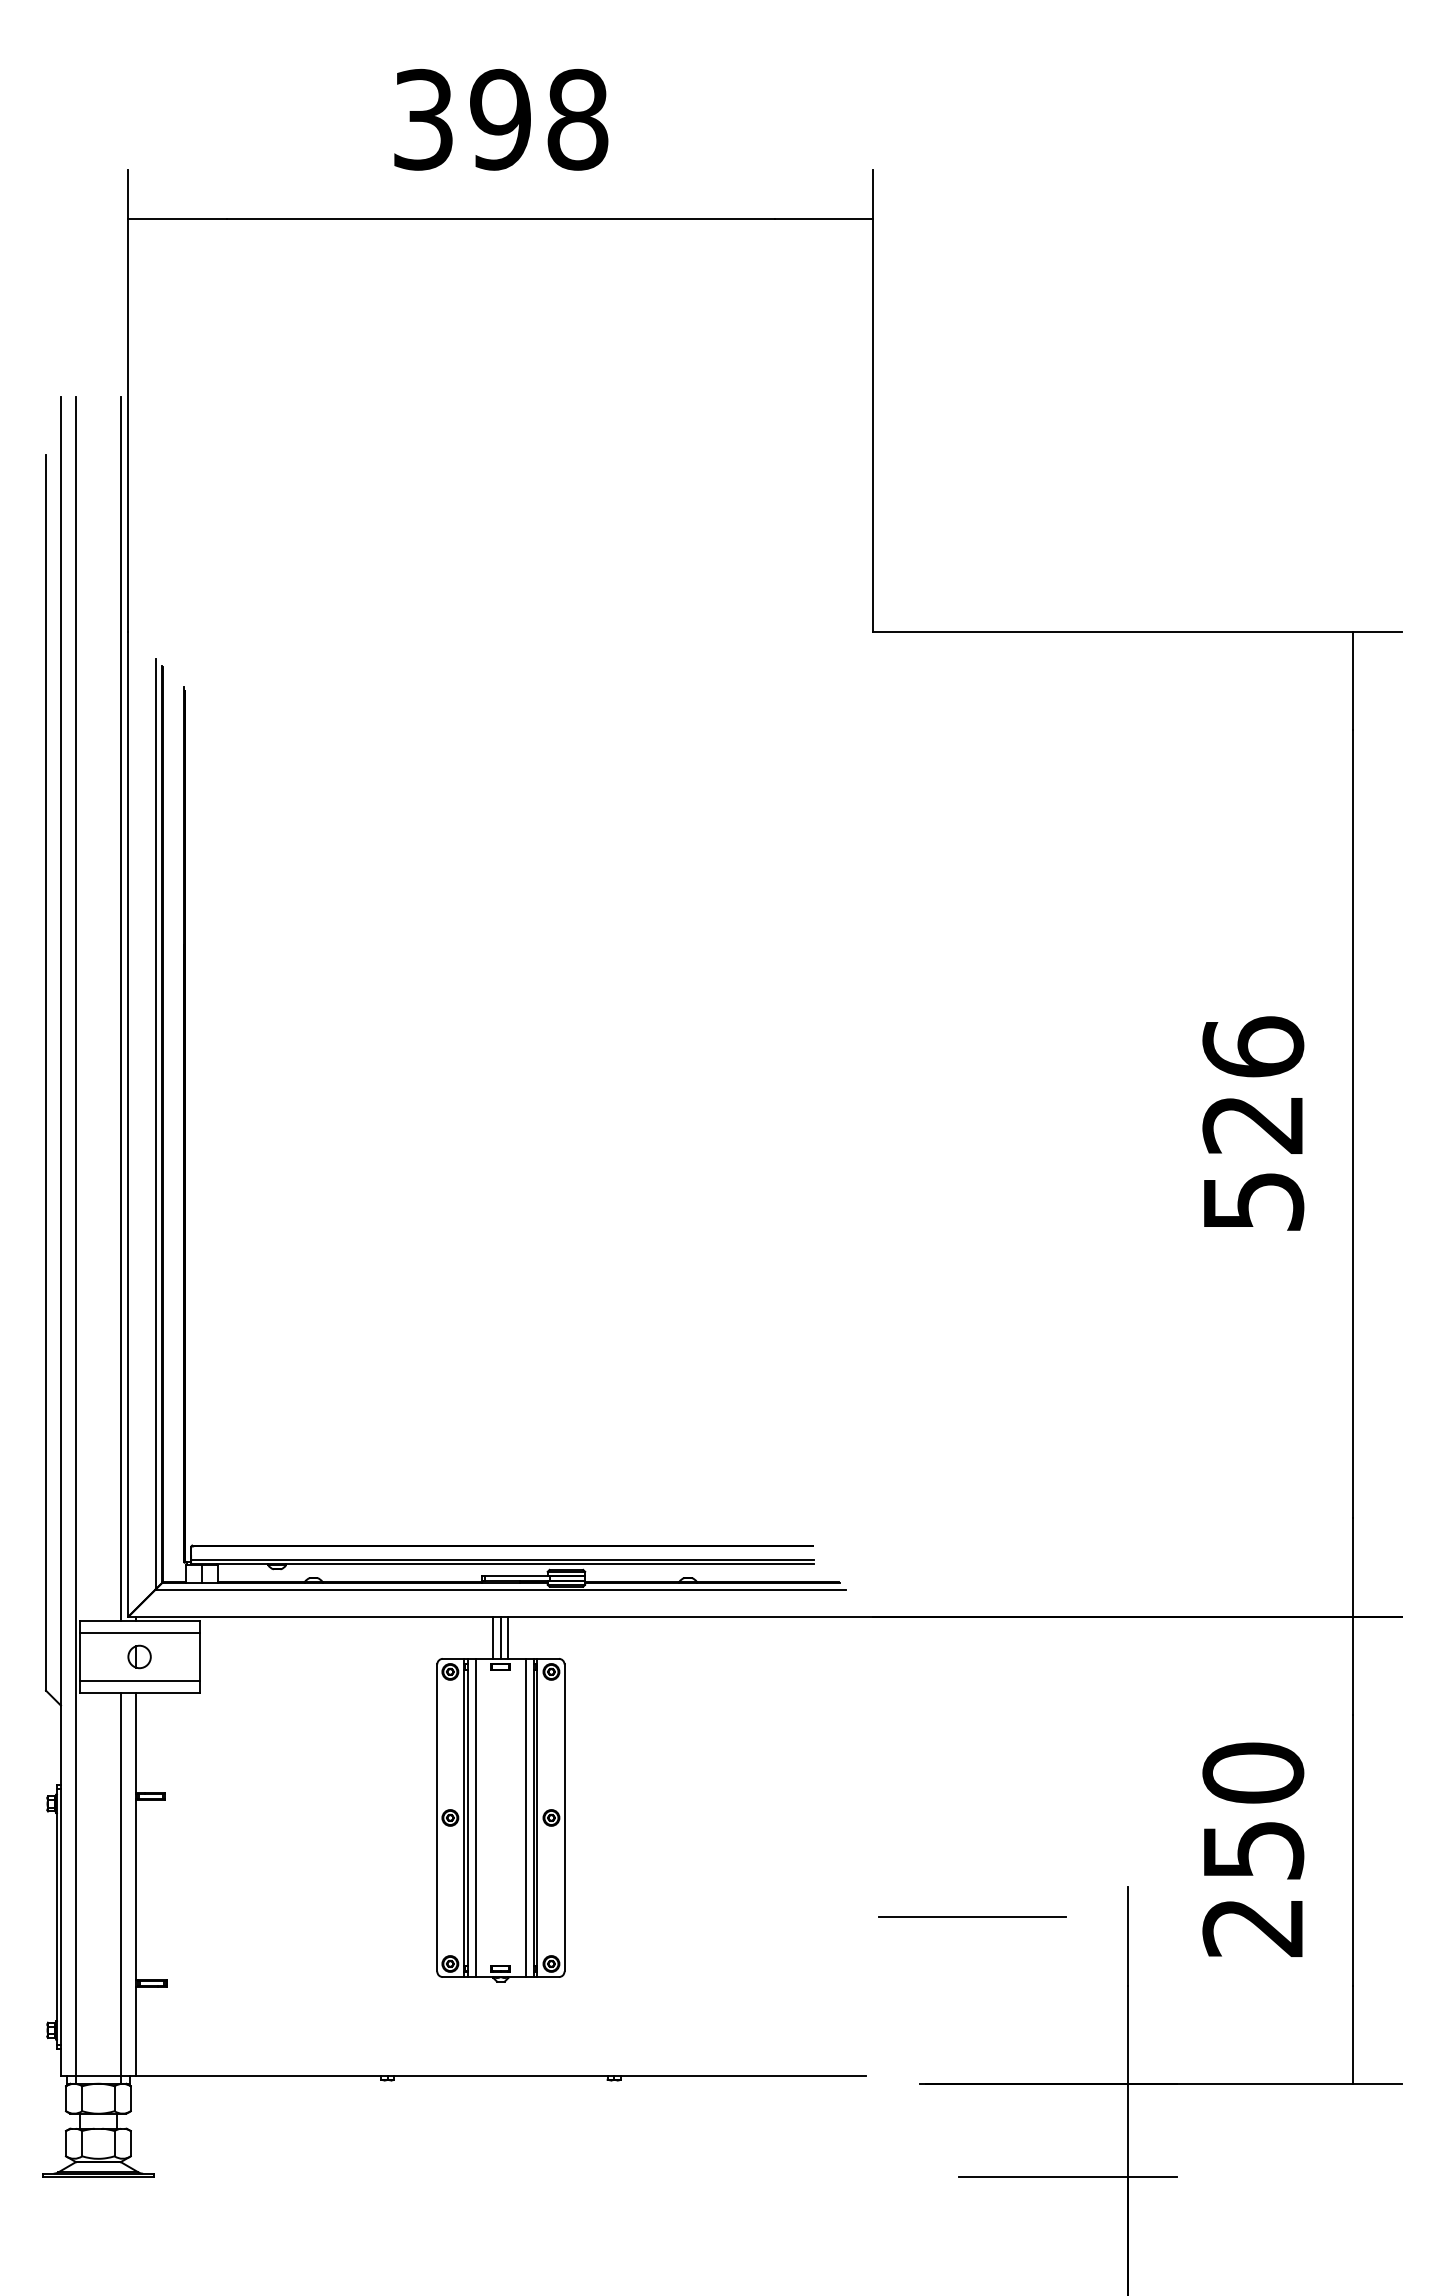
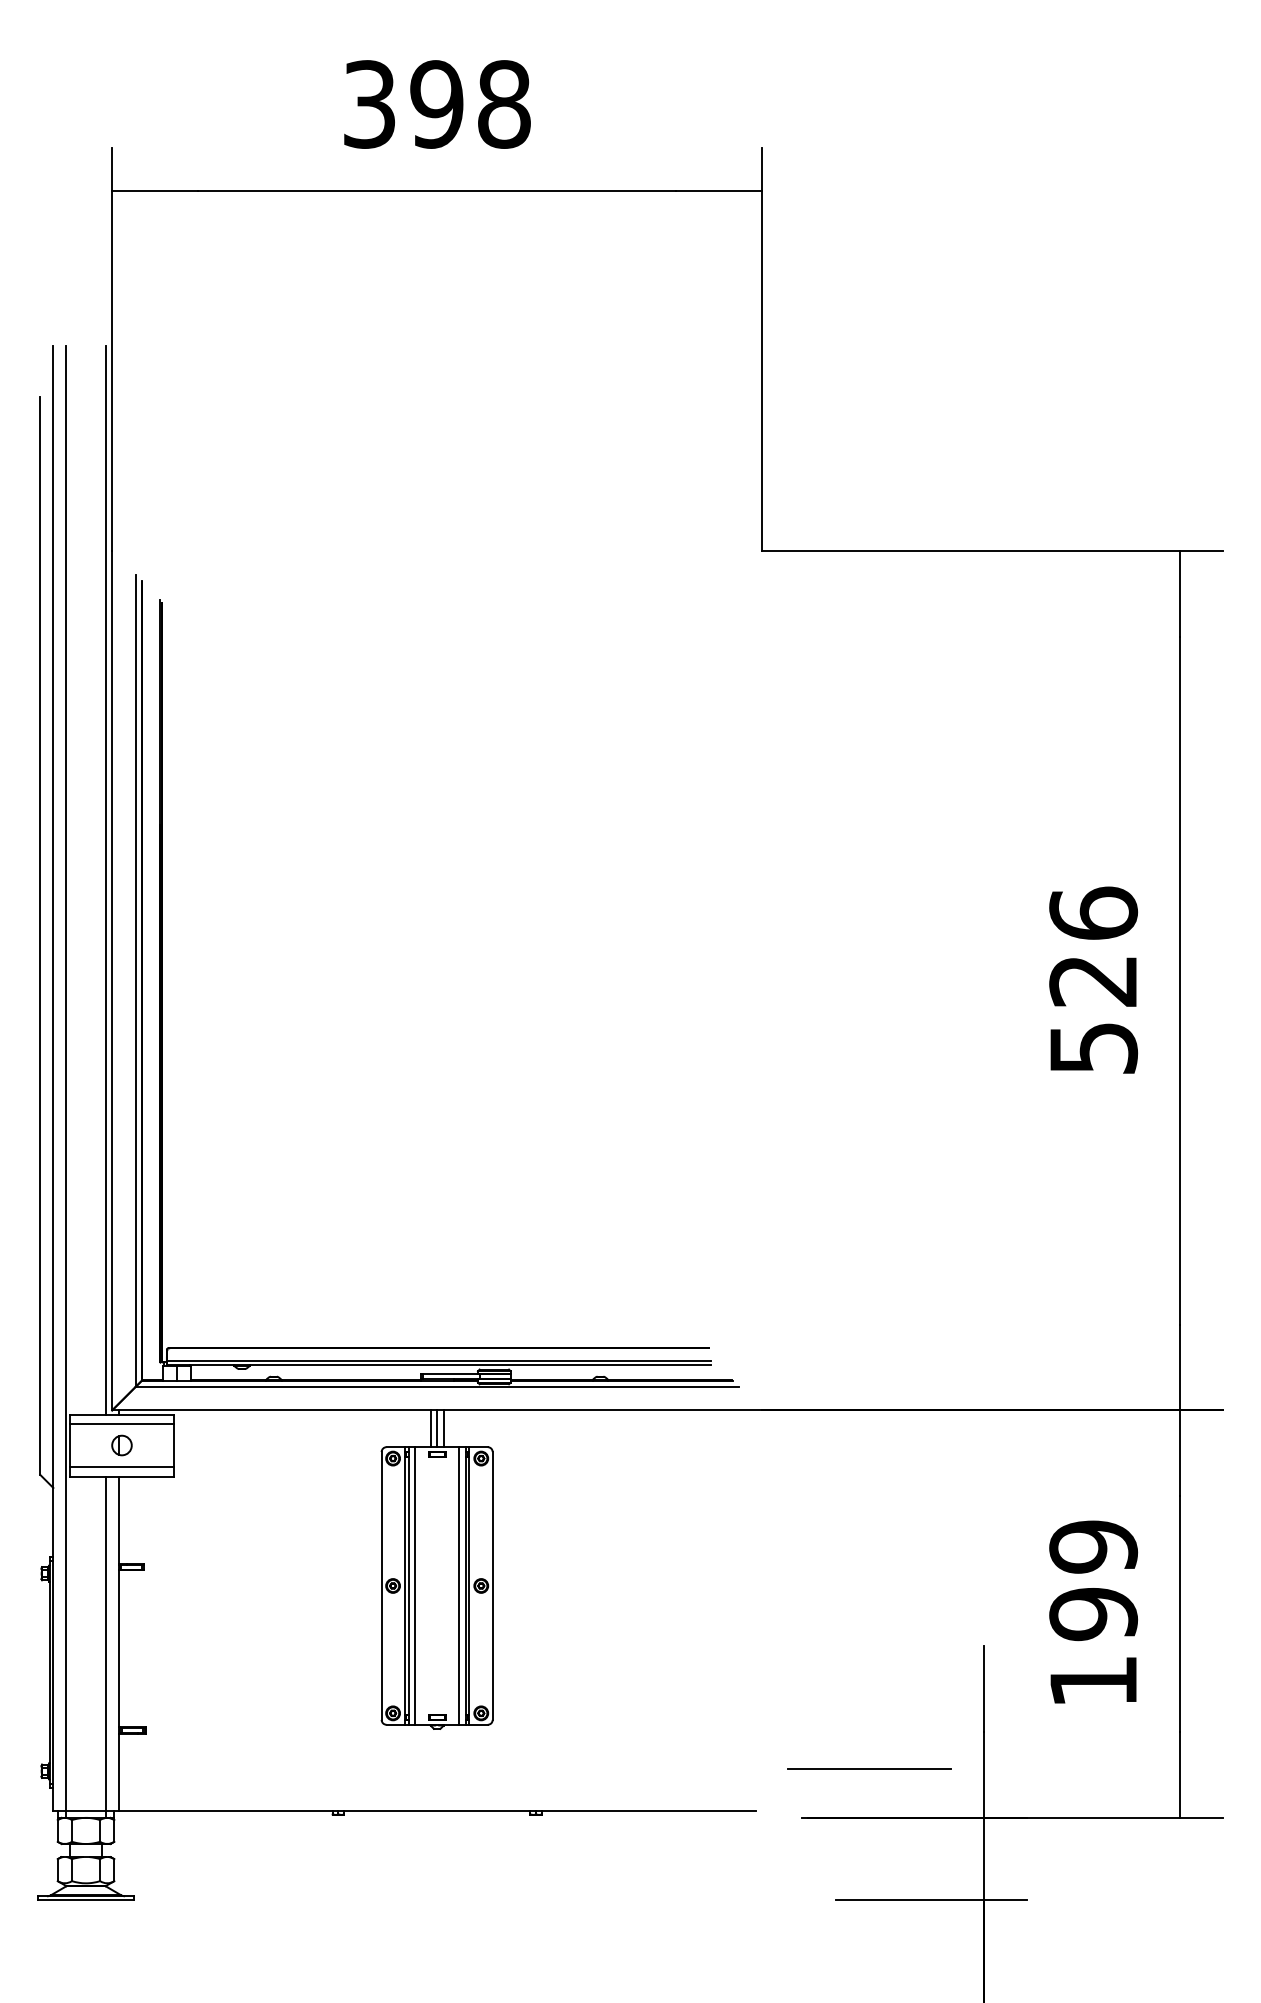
text: (1253, 1849) -> (1093, 1613), 250 -> 199
line: (972, 1916) -> (869, 1767), moved

